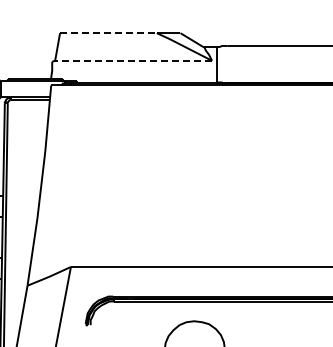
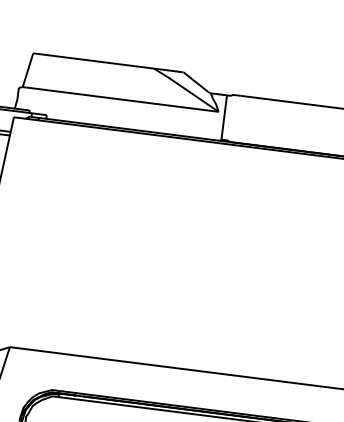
line: (108, 33) -> (93, 61), dashed -> solid
line: (133, 60) -> (120, 99), dashed -> solid

